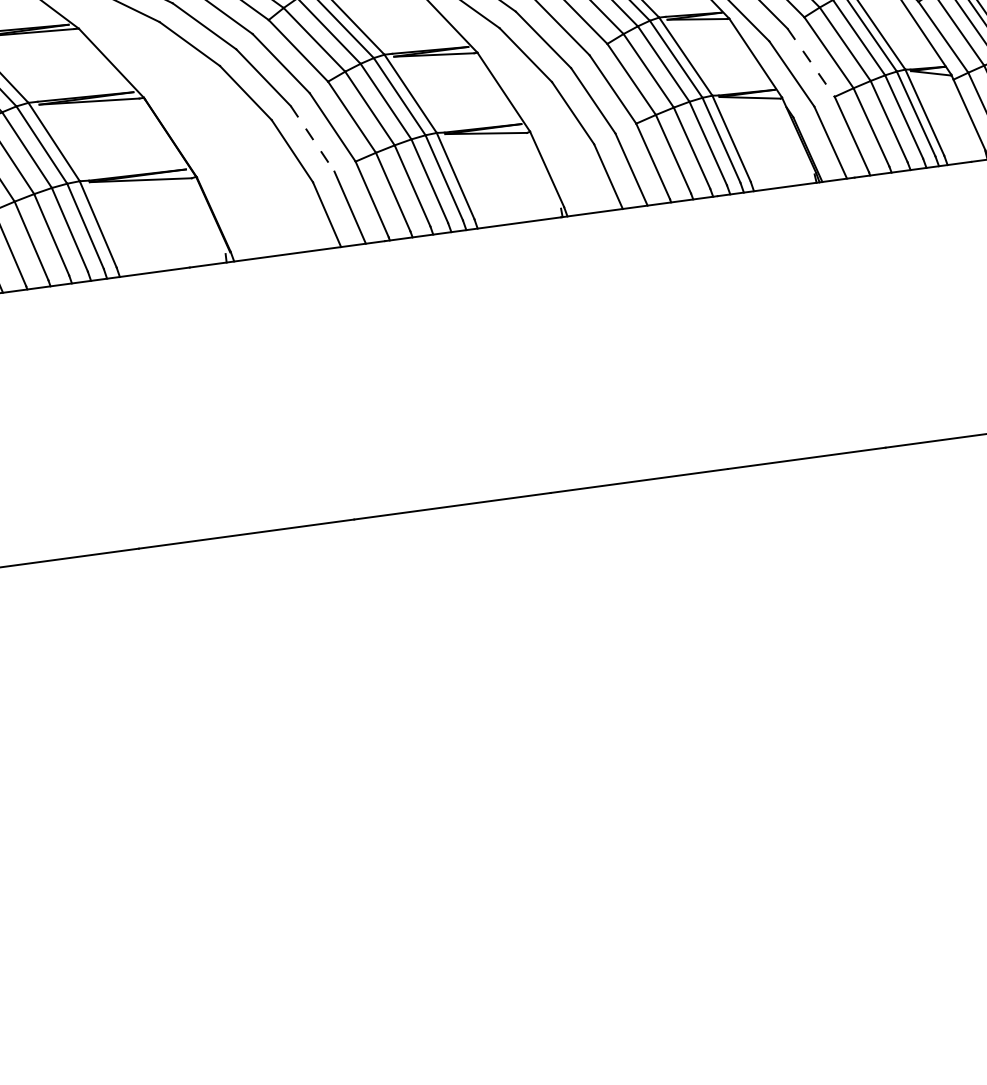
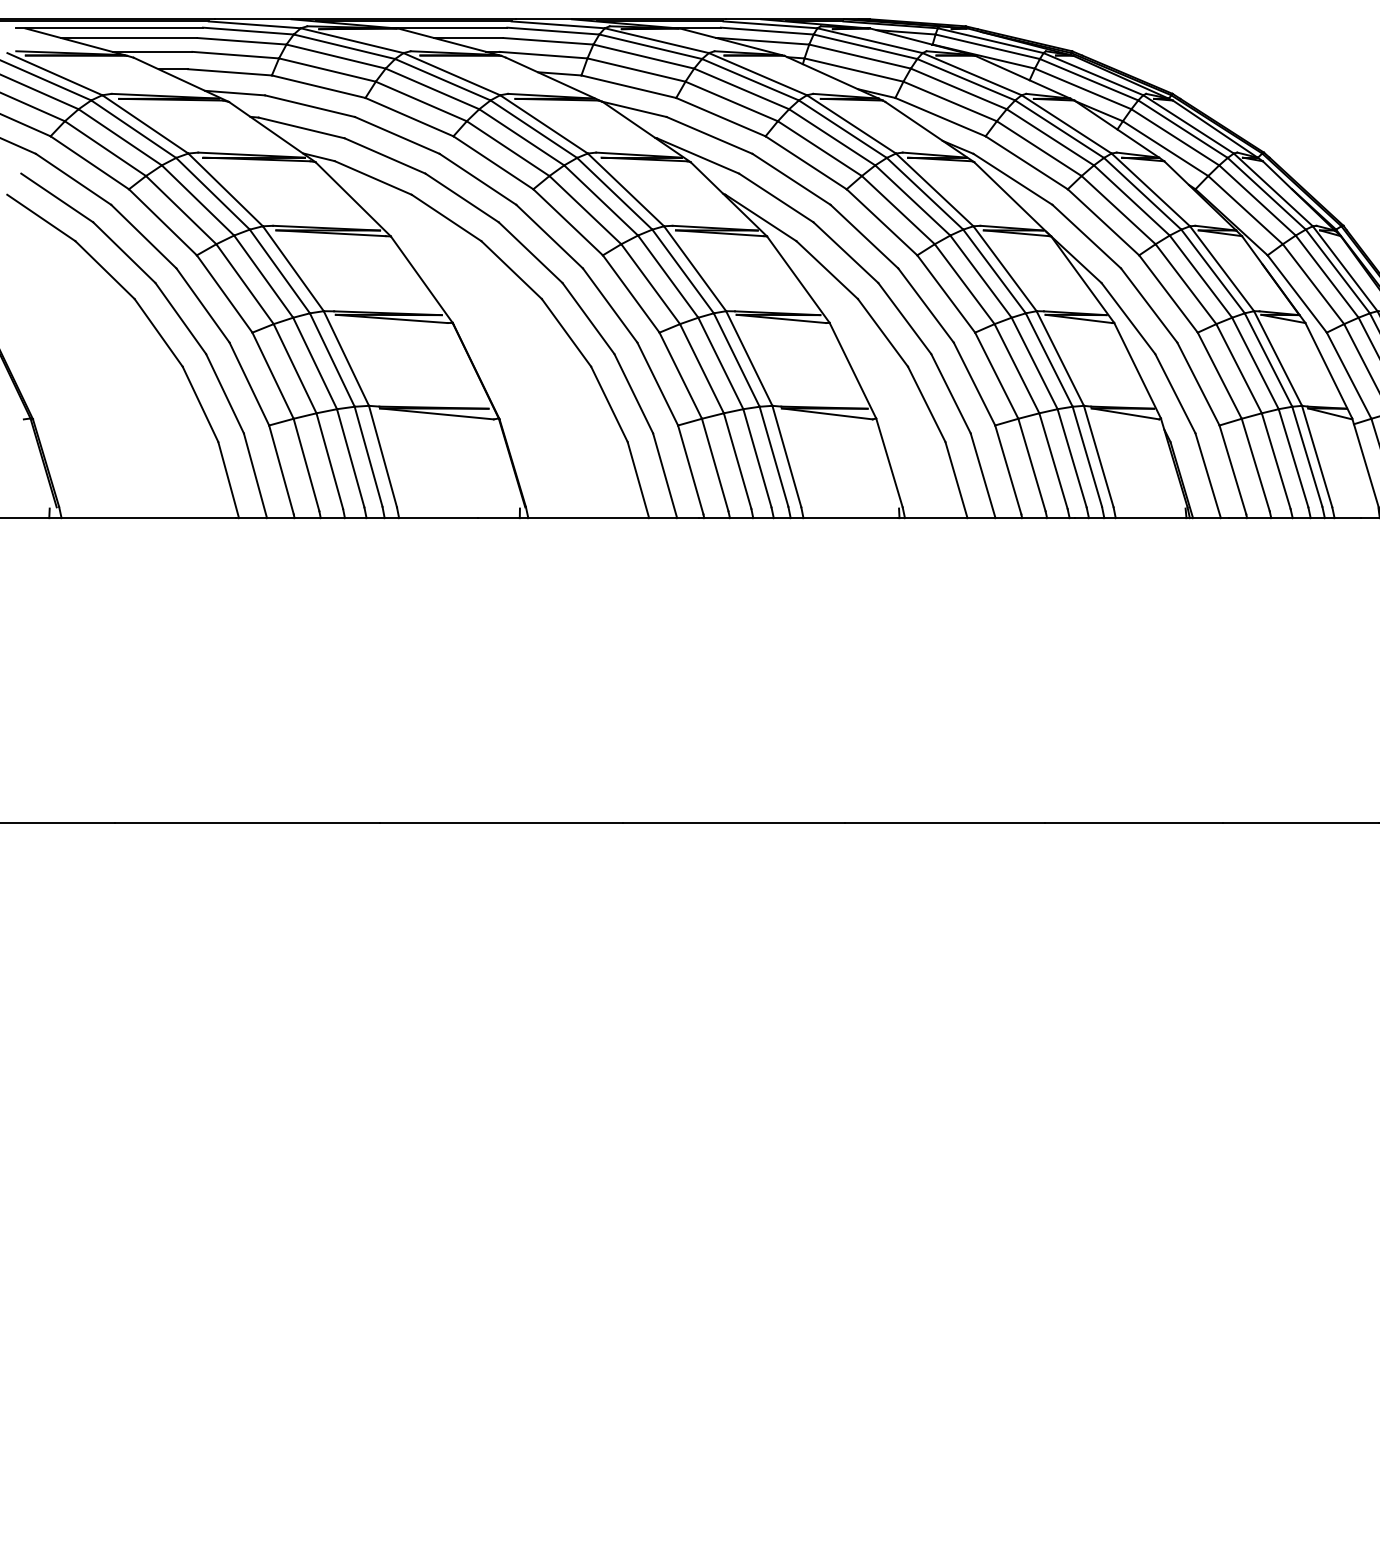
line: (811, 63) -> (1198, 384), dashed -> solid
line: (313, 139) -> (634, 394), dashed -> solid

